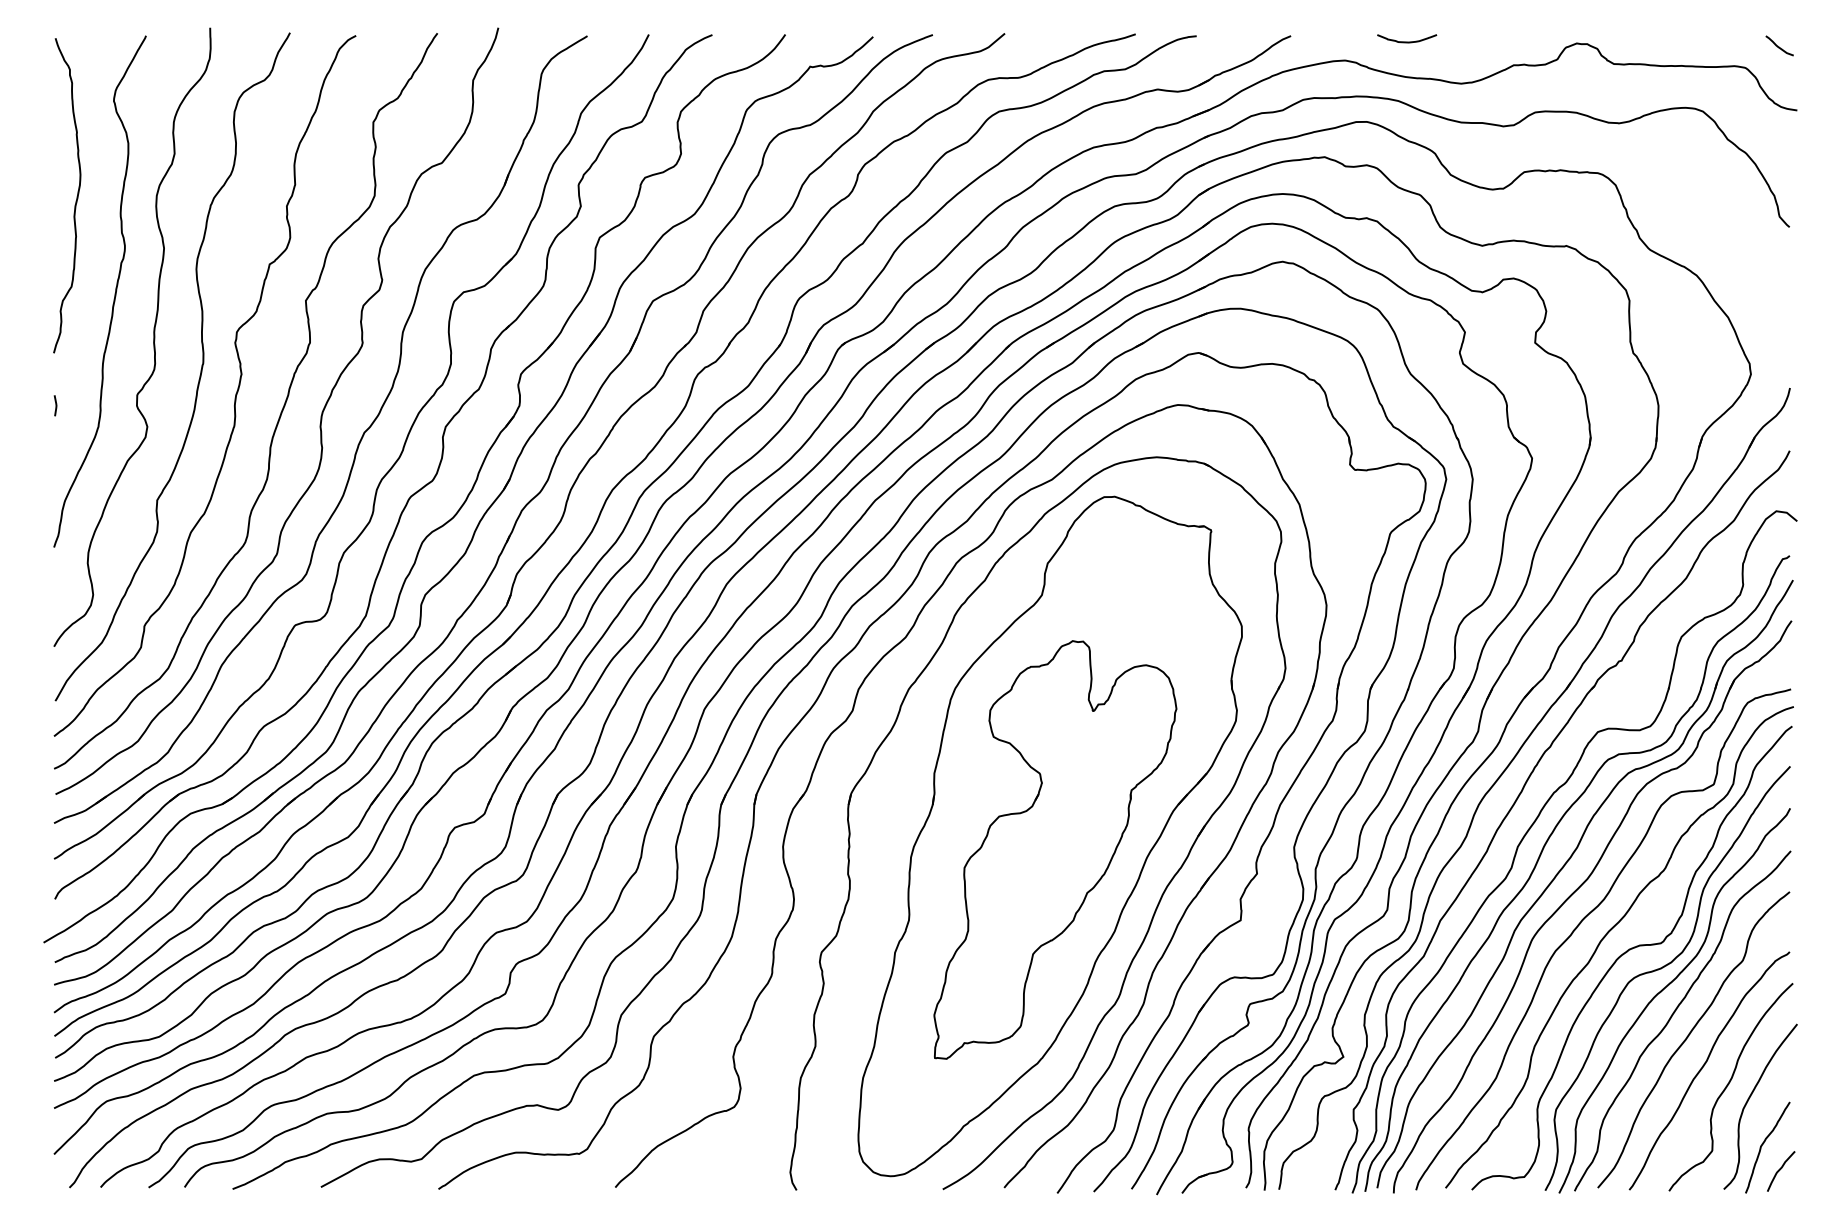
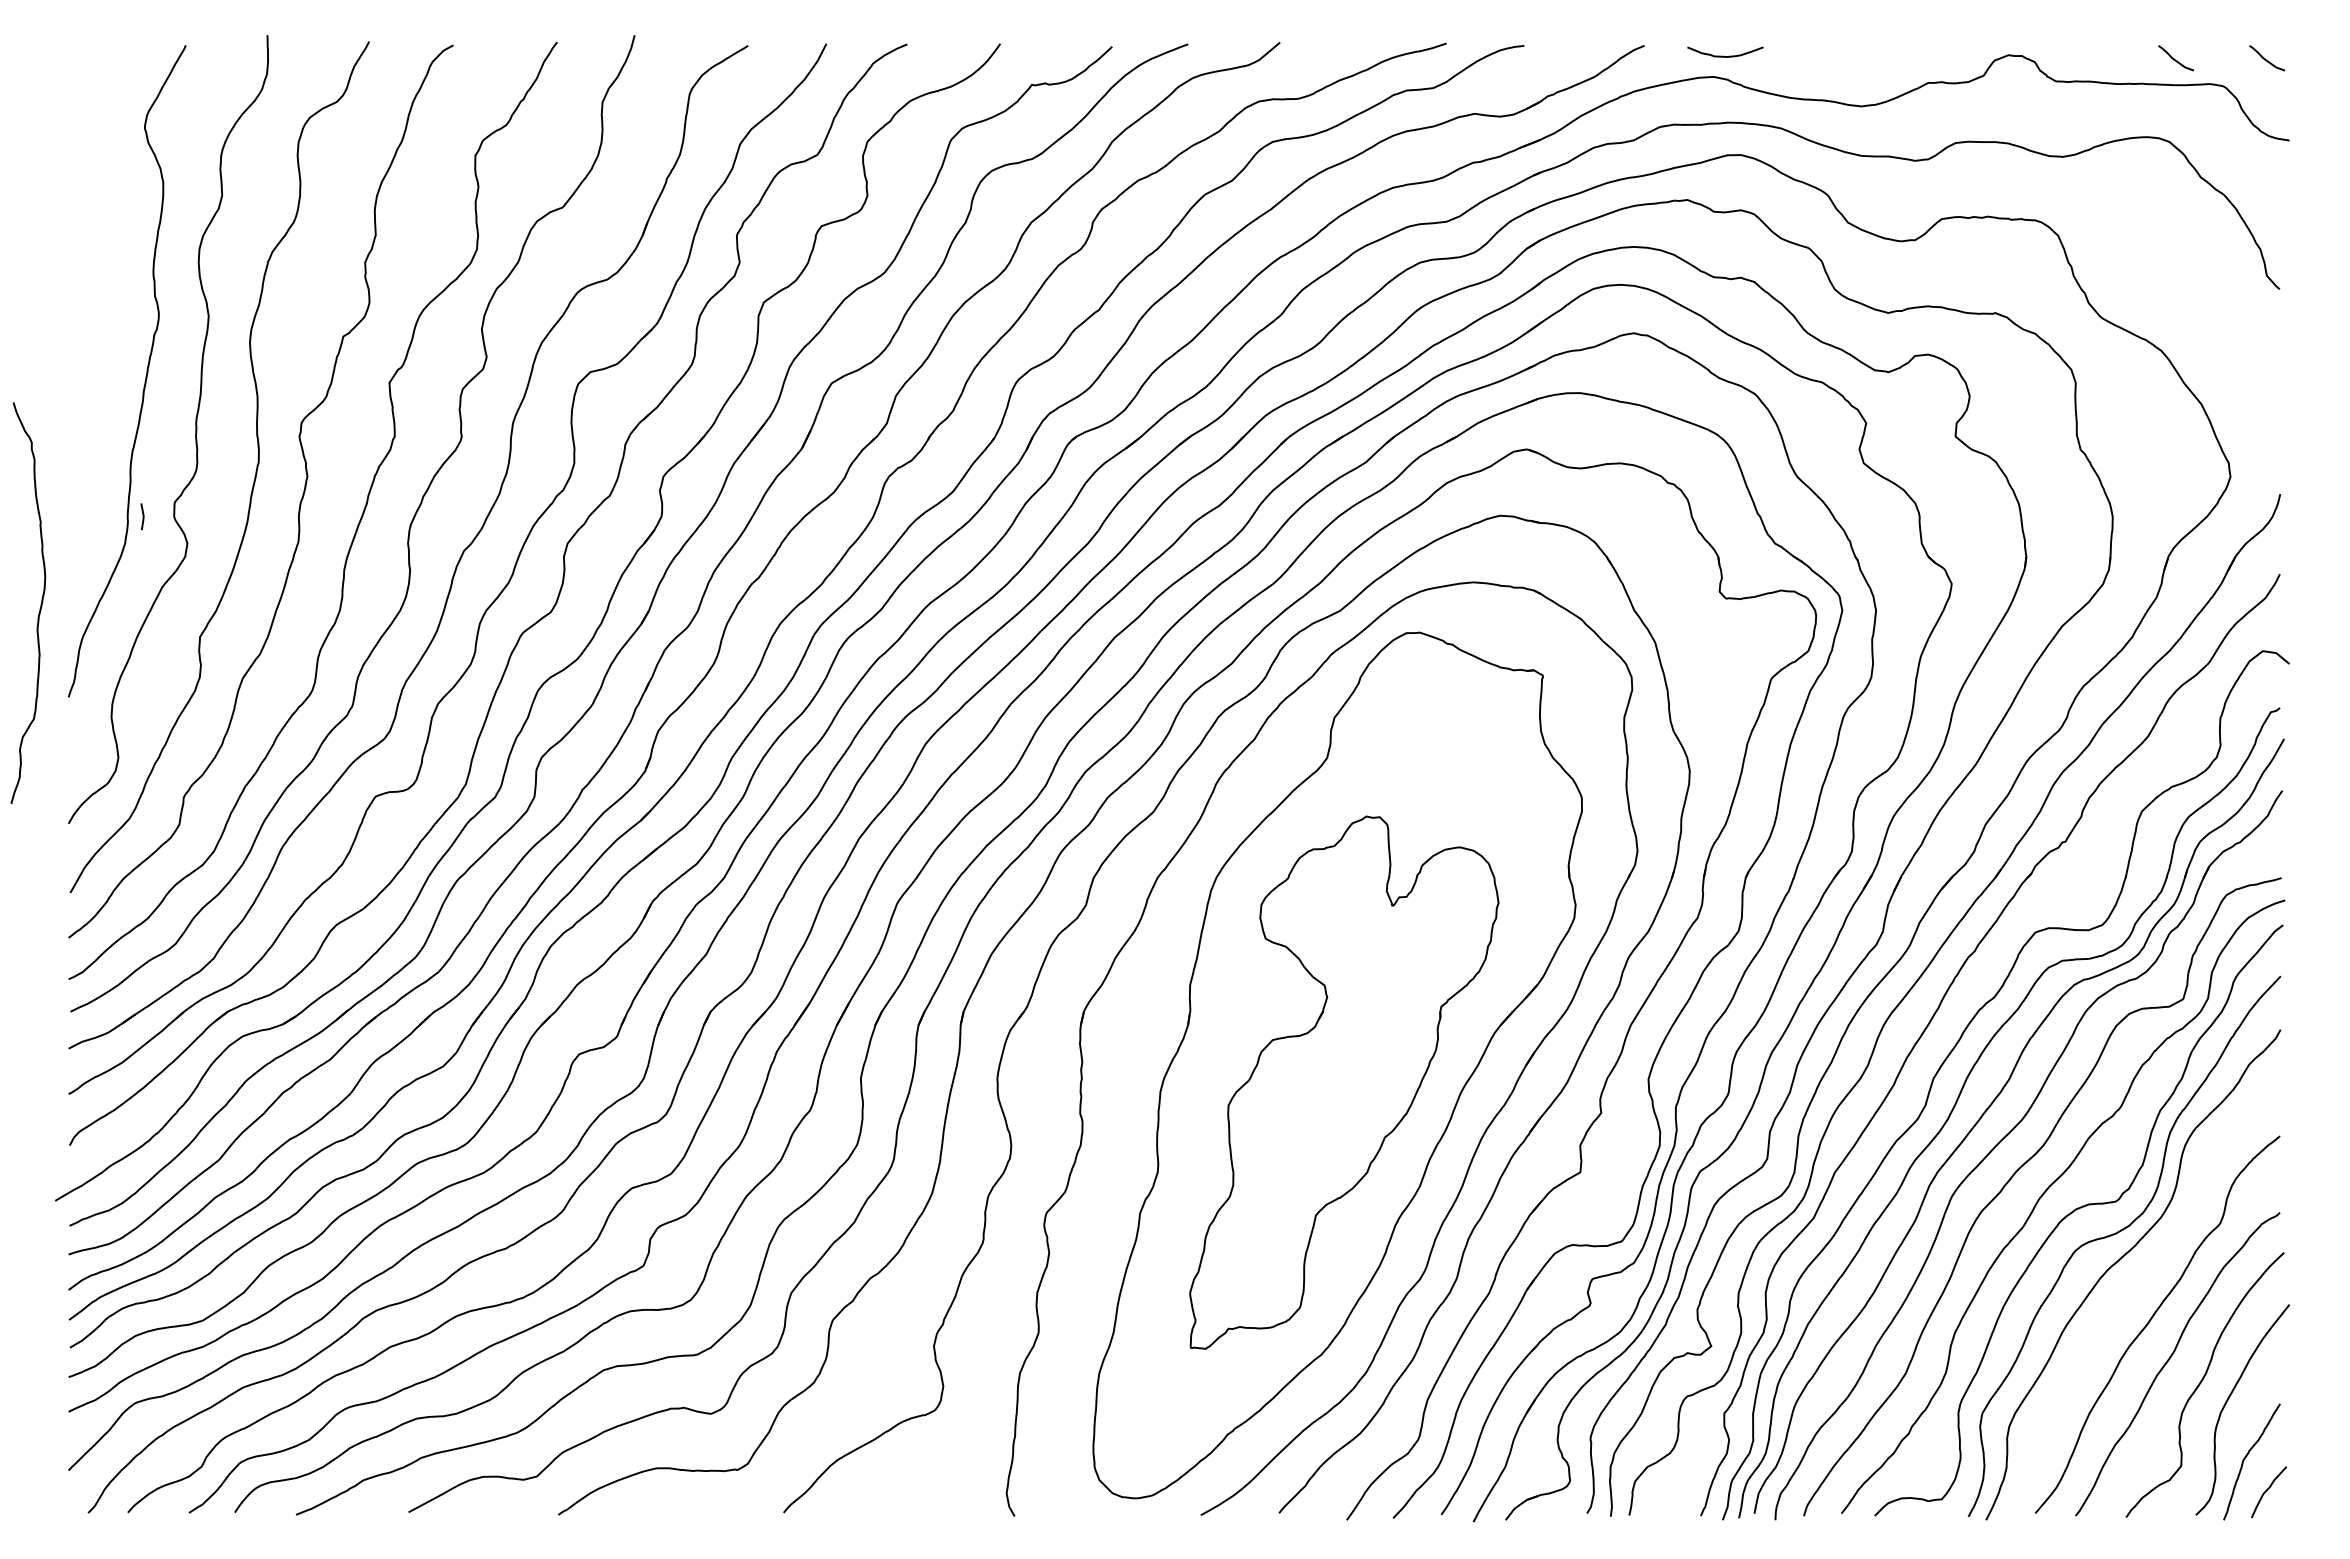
curve: (1405, 41) -> (1723, 55), moved
curve: (1707, 46) -> (2174, 58), added
curve: (76, 196) -> (40, 604), moved
line: (55, 405) -> (142, 516), moved
curve: (1673, 1015) -> (2131, 1293), removed

